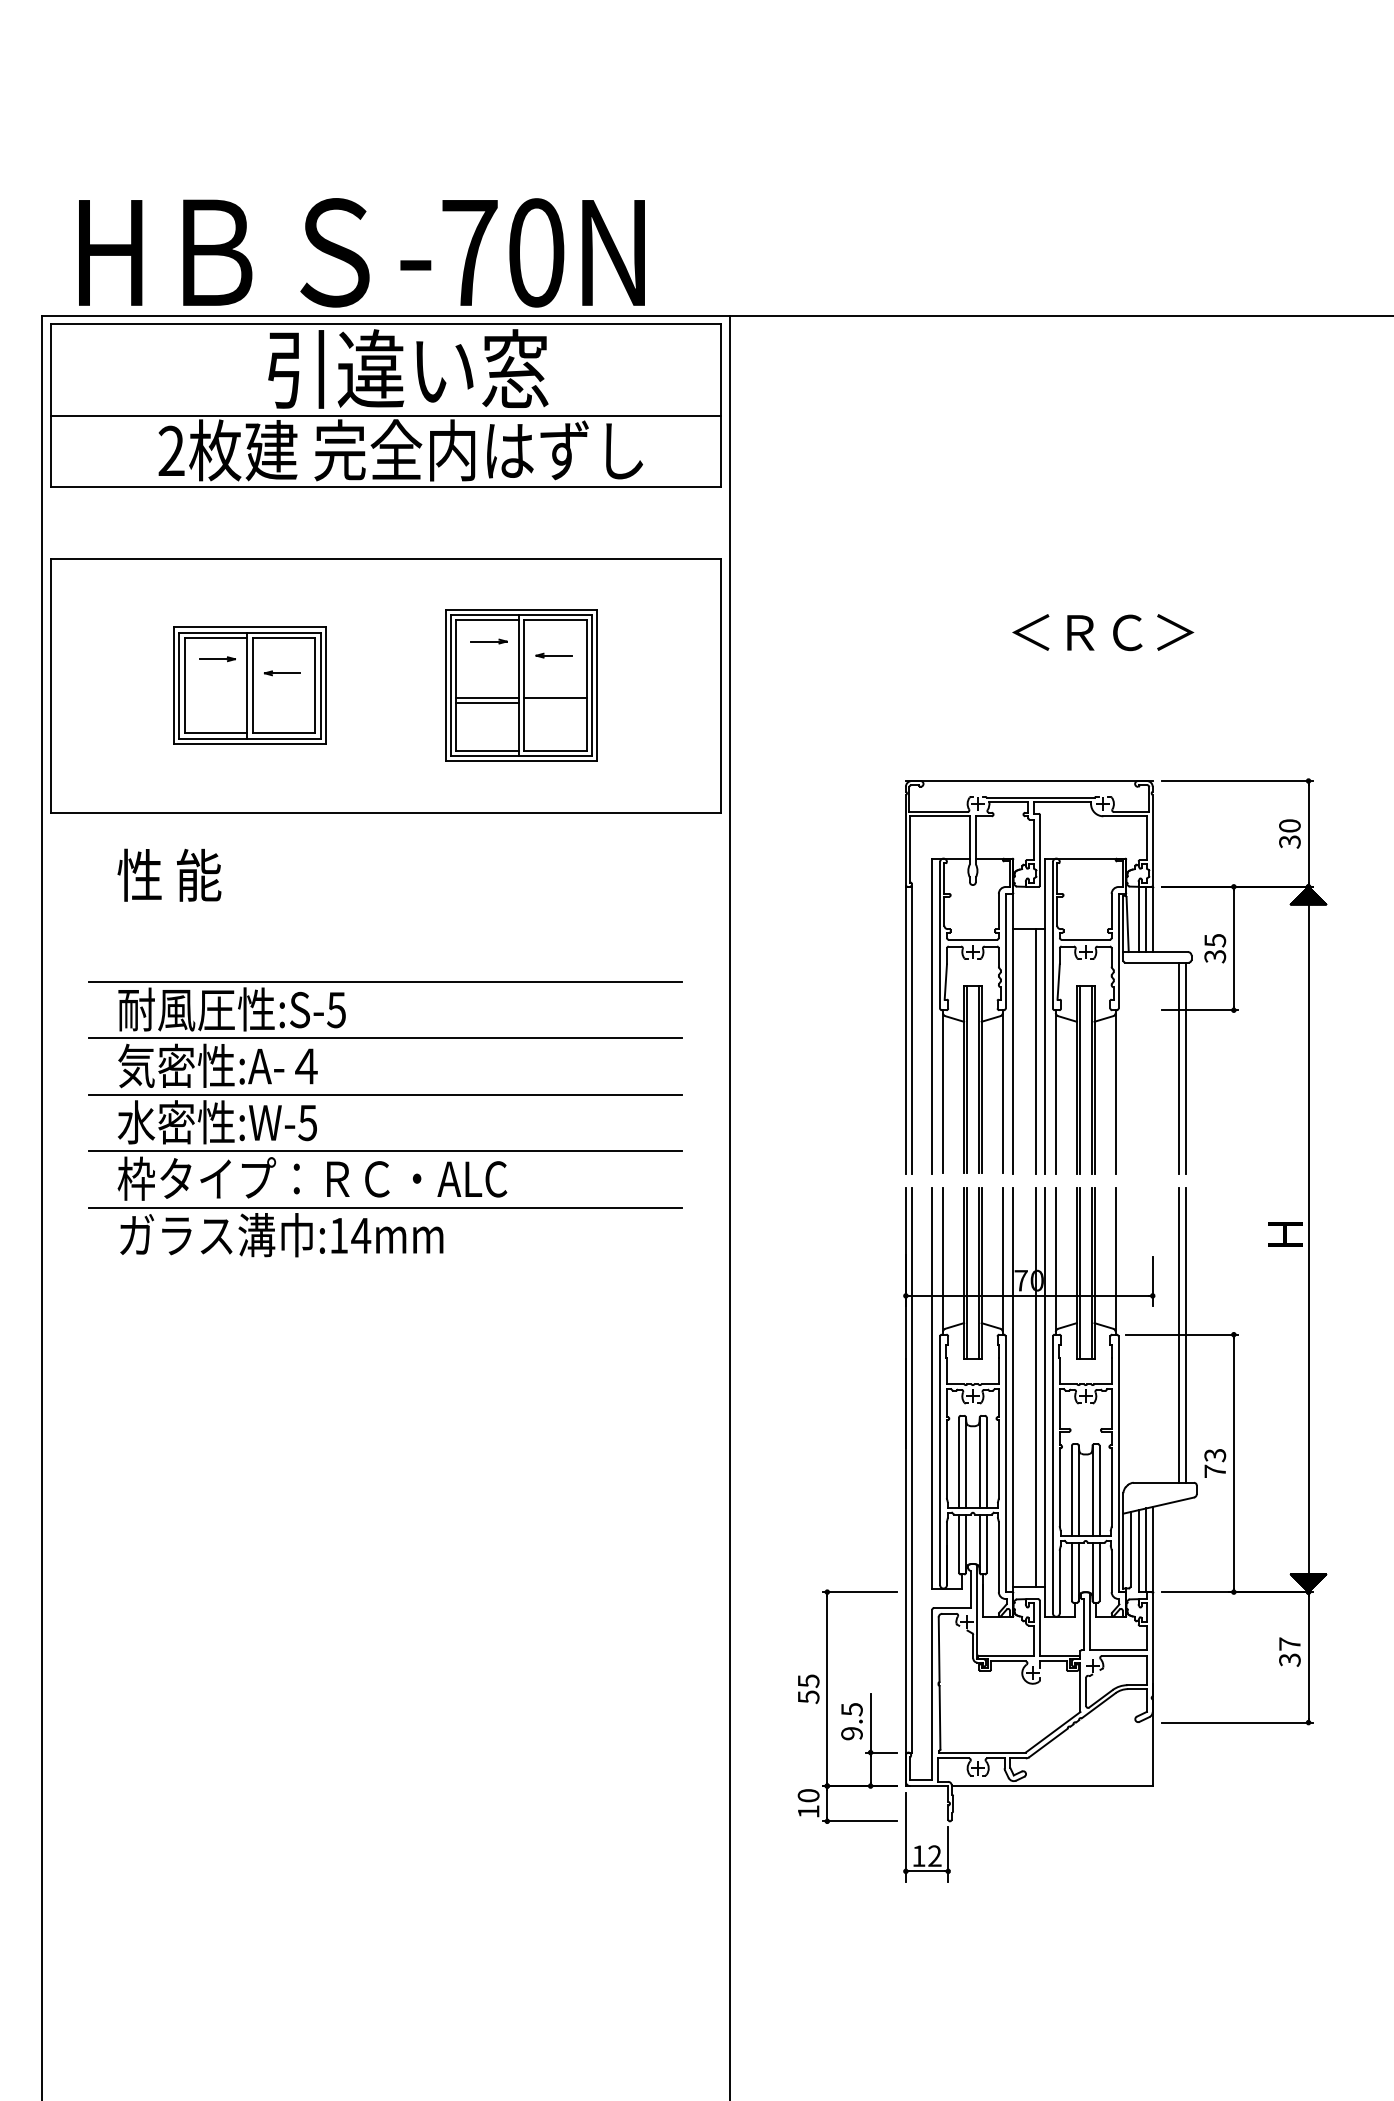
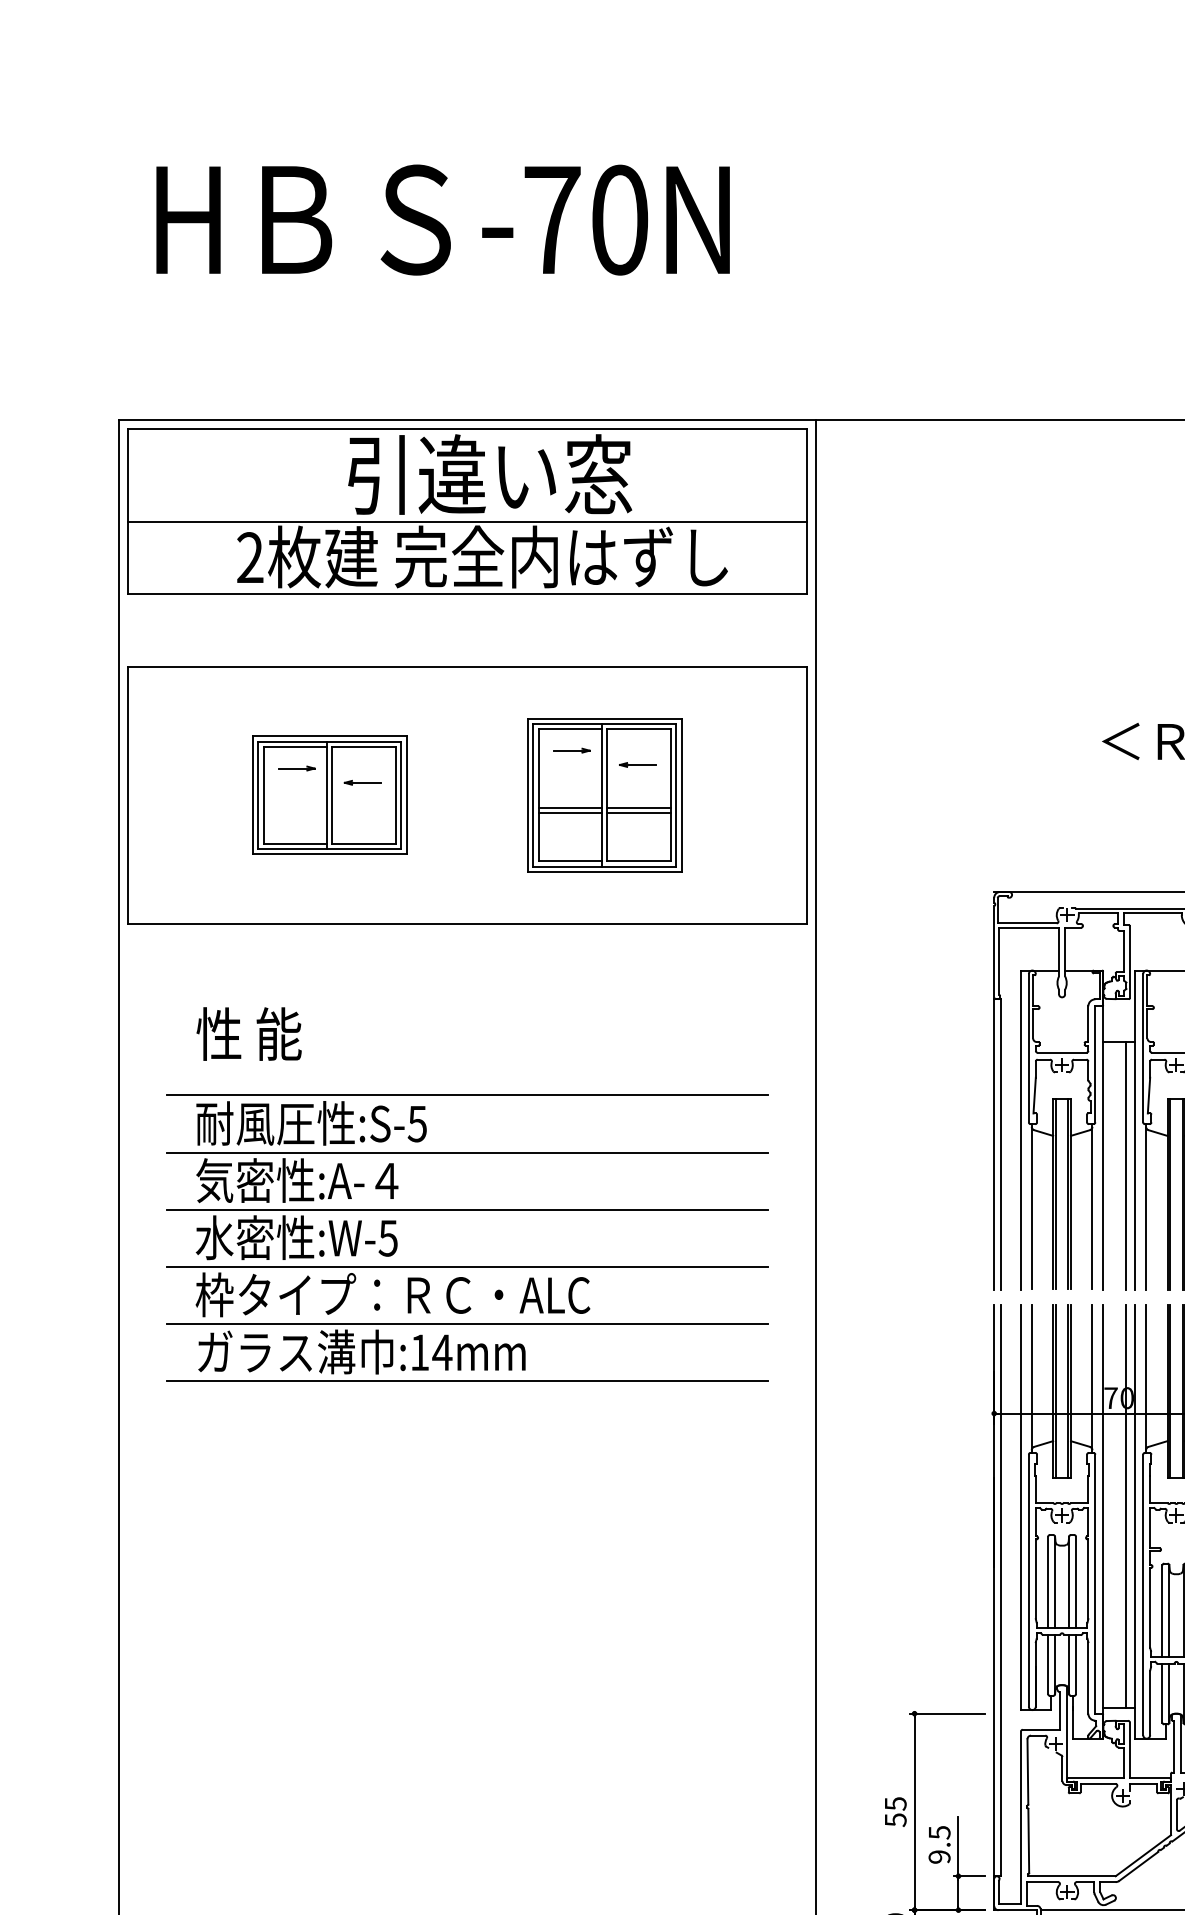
text: (361, 252) -> (442, 219), moved
line: (555, 703) -> (639, 813), added
text: (169, 874) -> (249, 1033), moved
line: (385, 1264) -> (466, 1381), added

